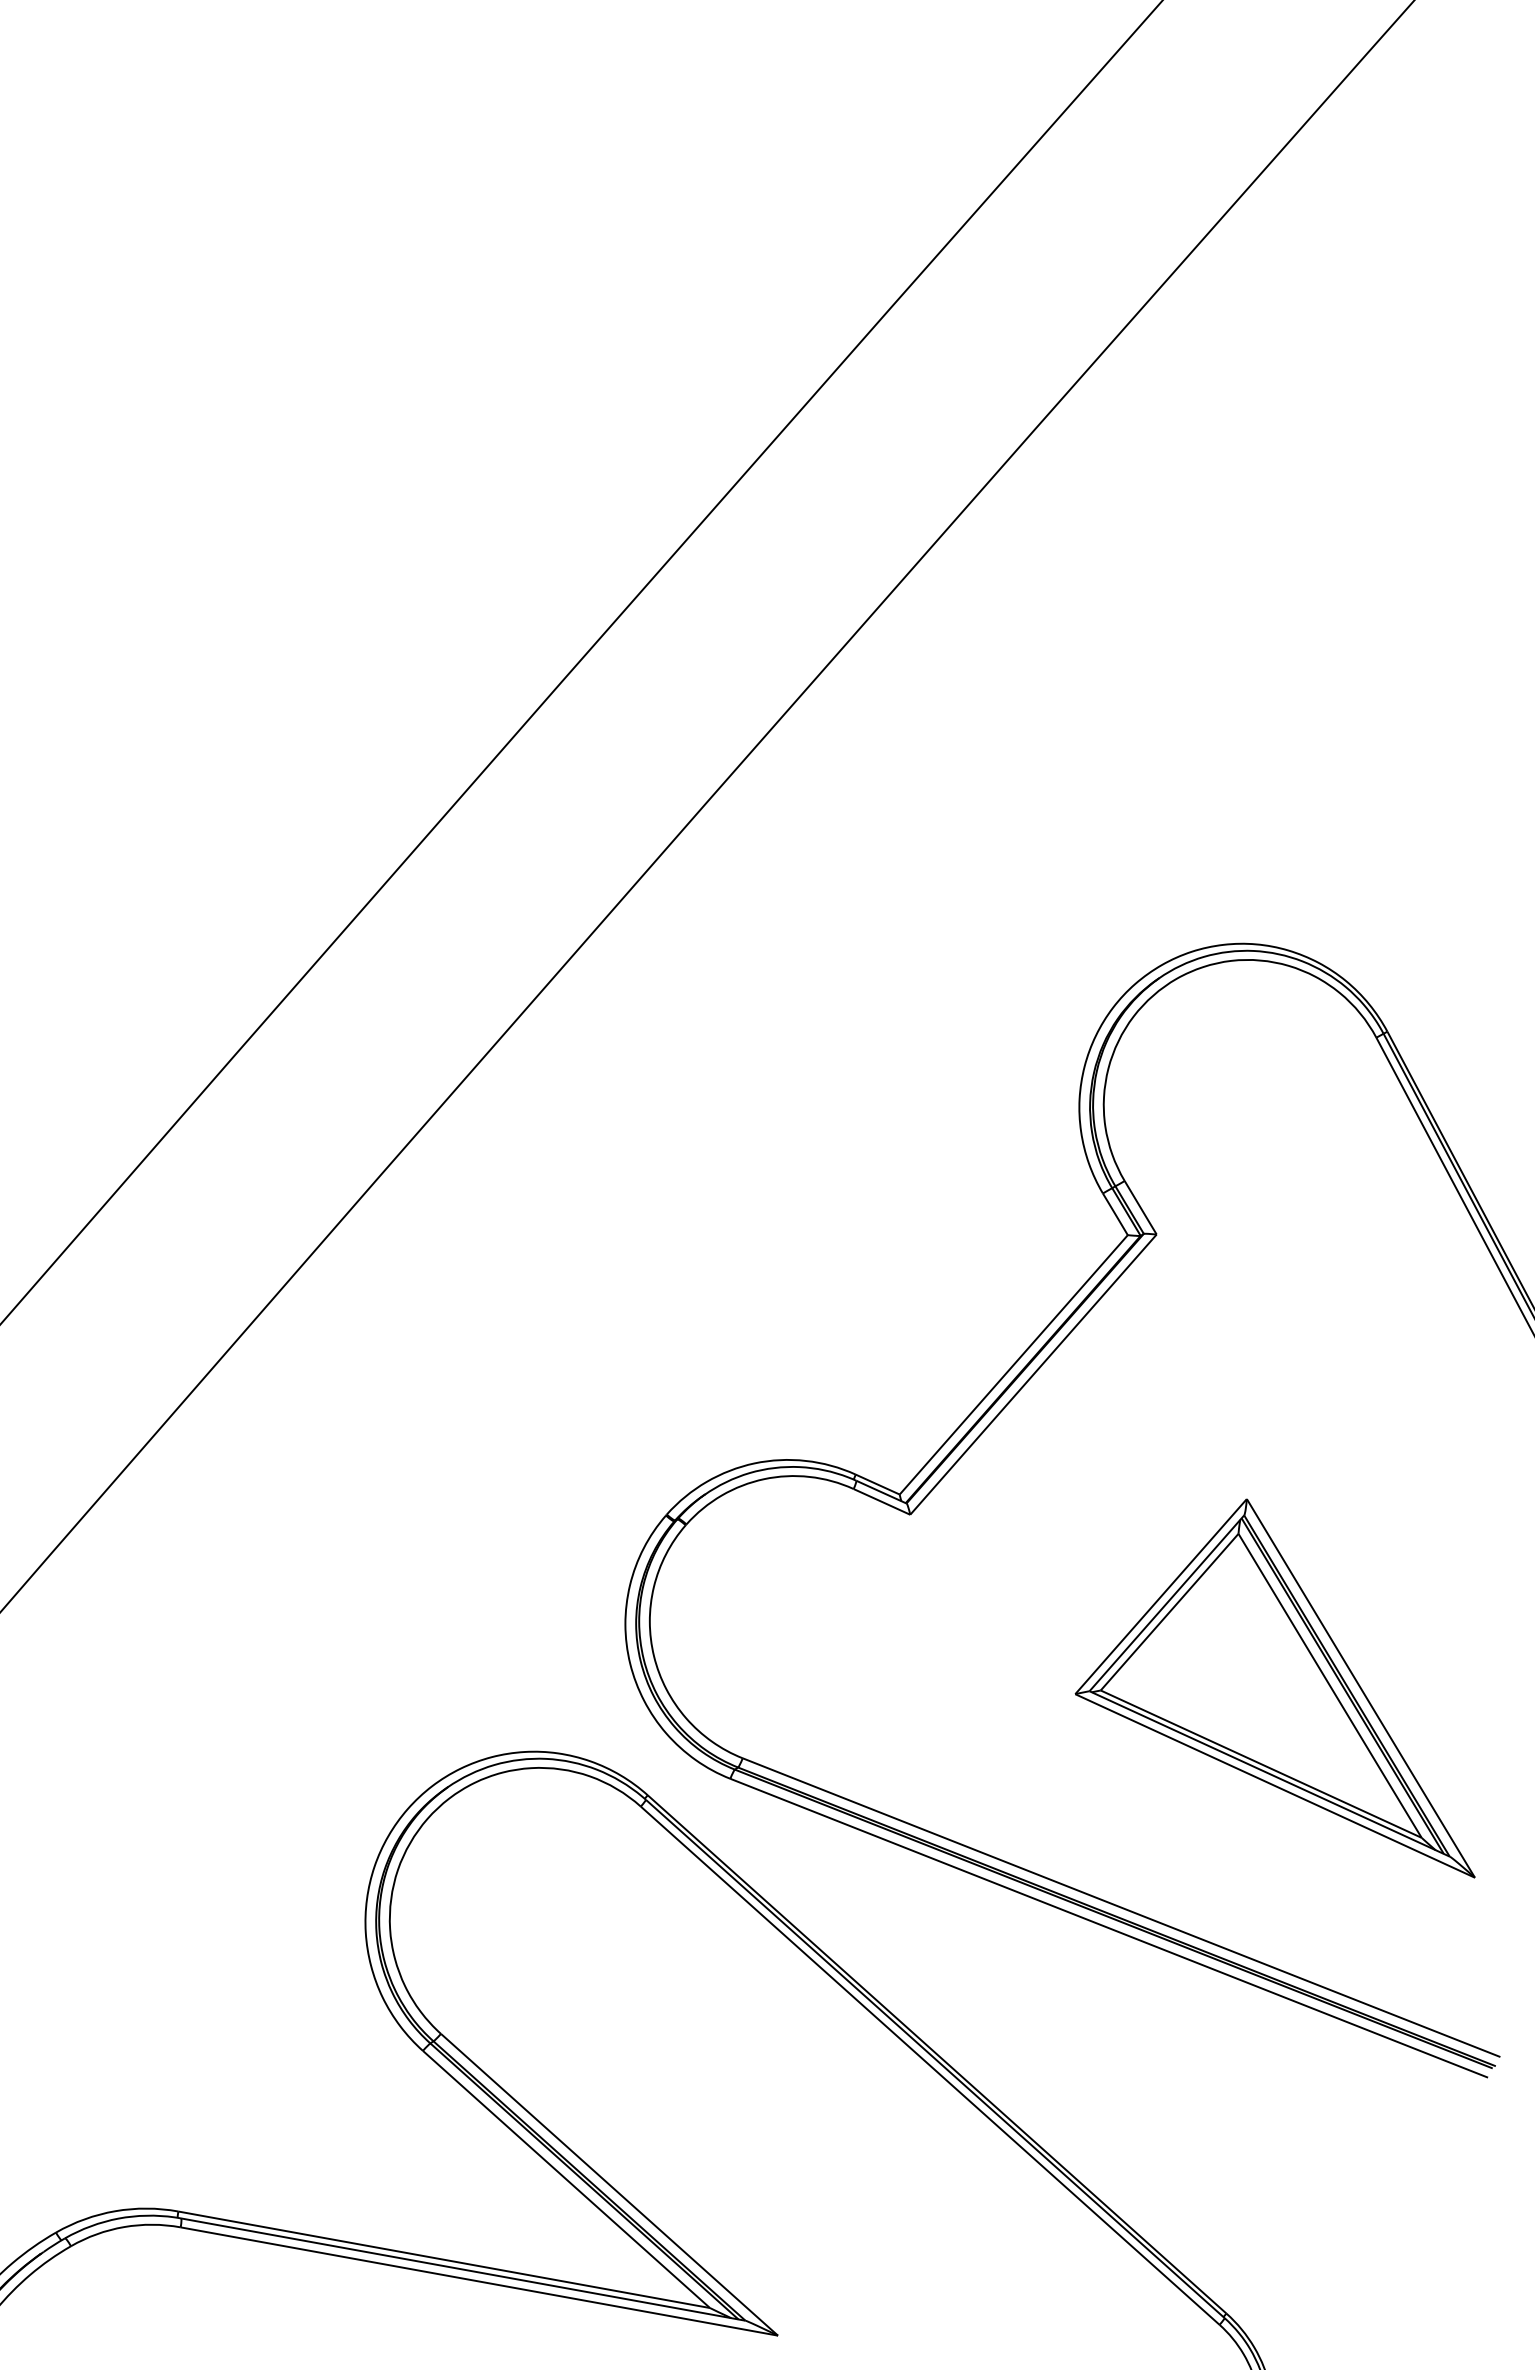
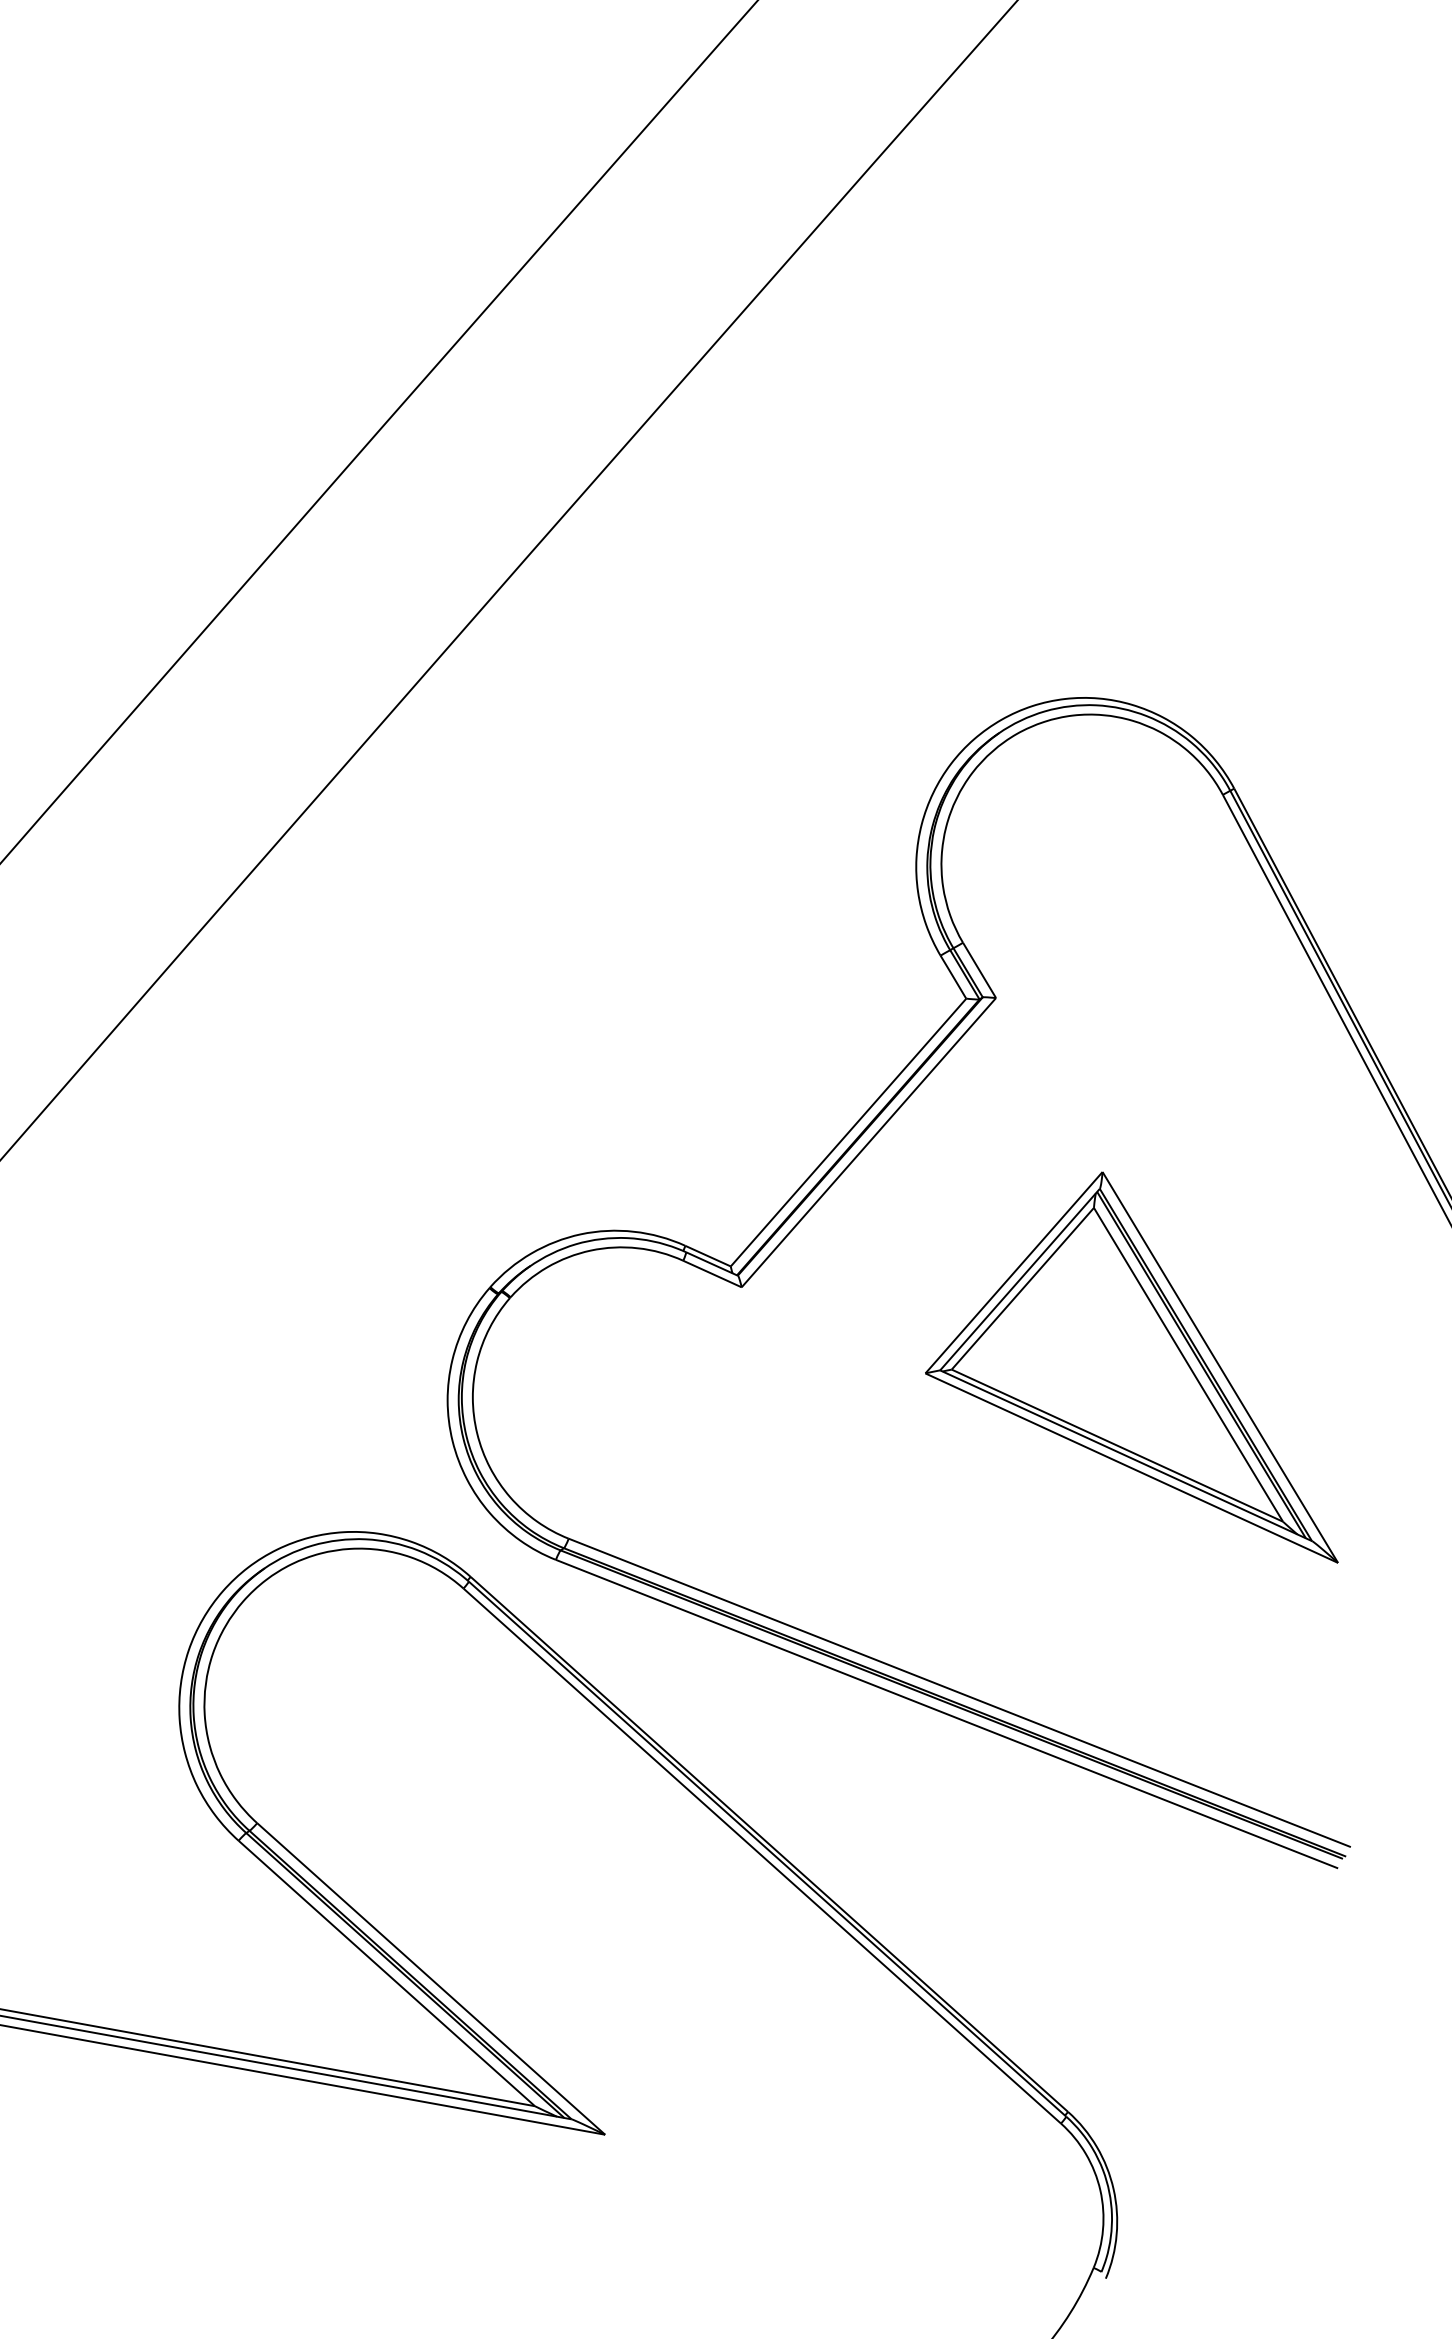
part: (1274, 1688) -> (1131, 1367), moved

